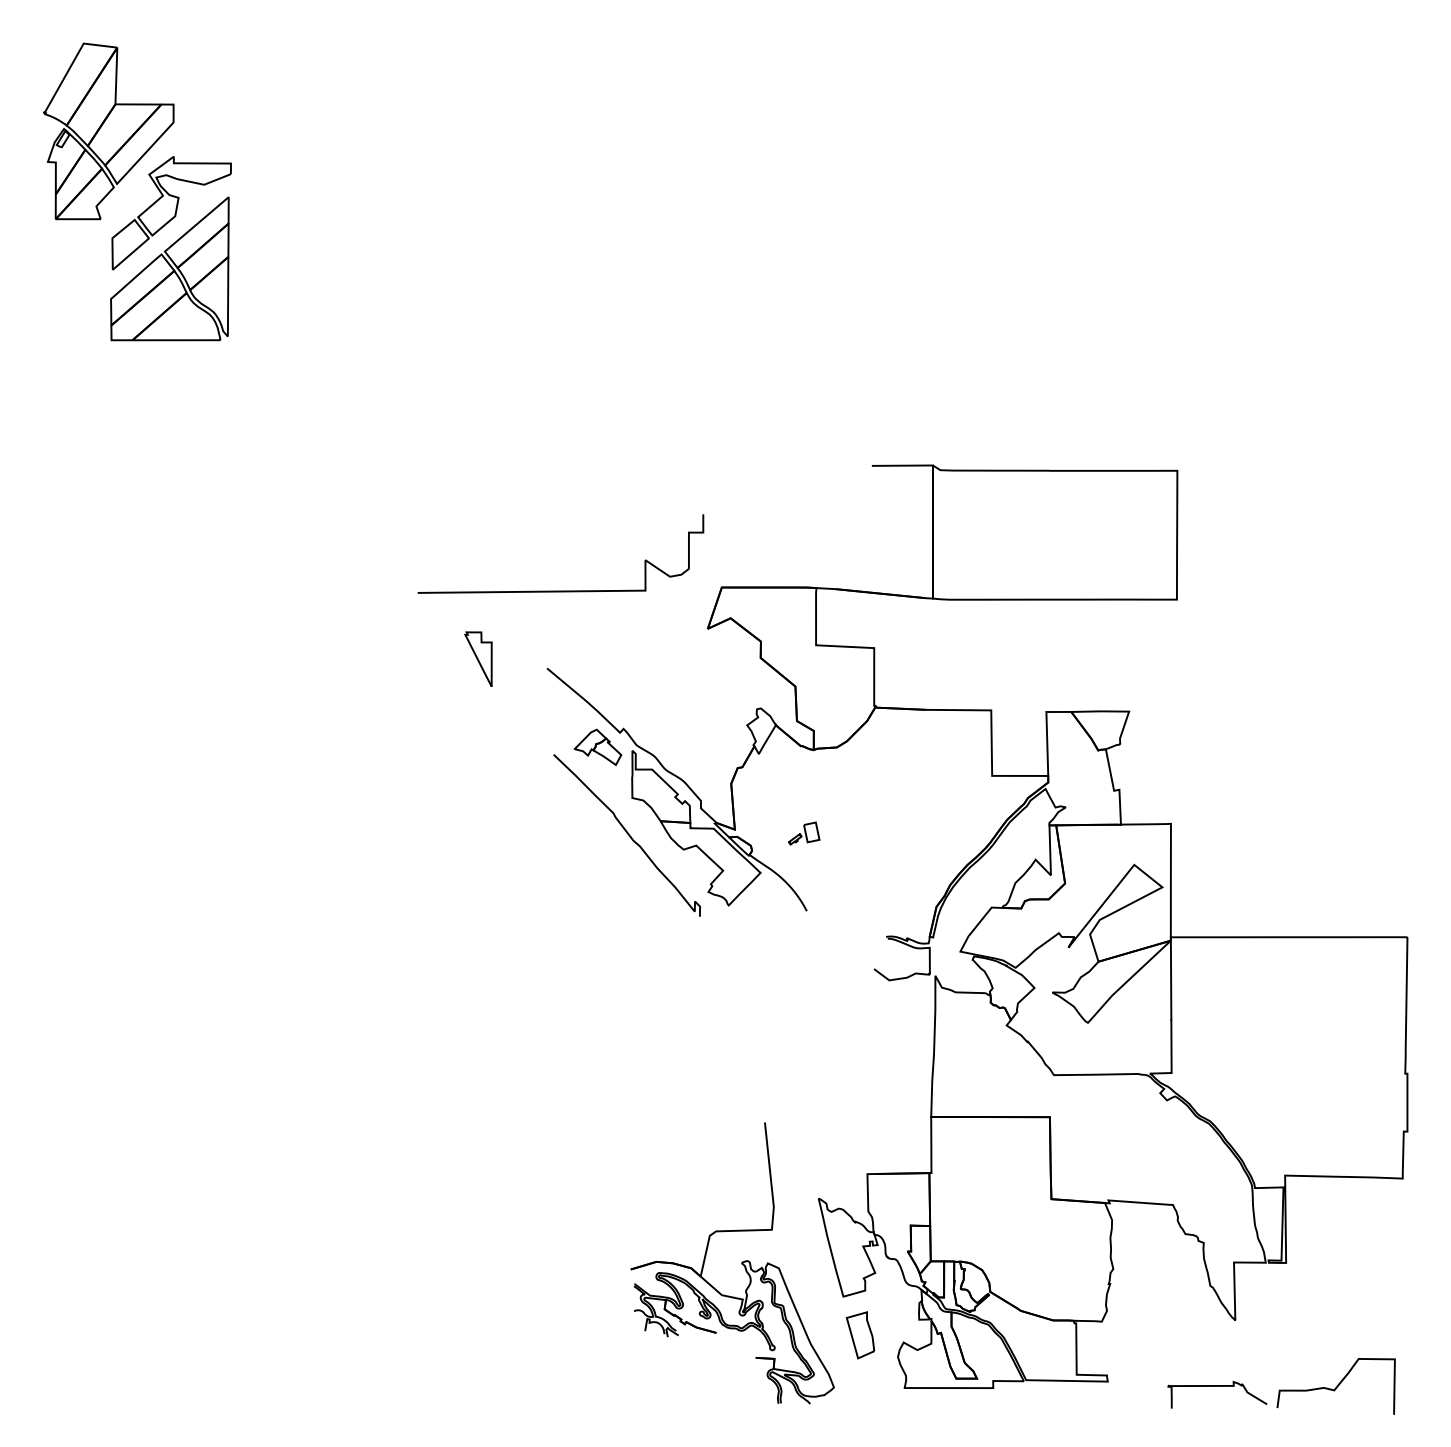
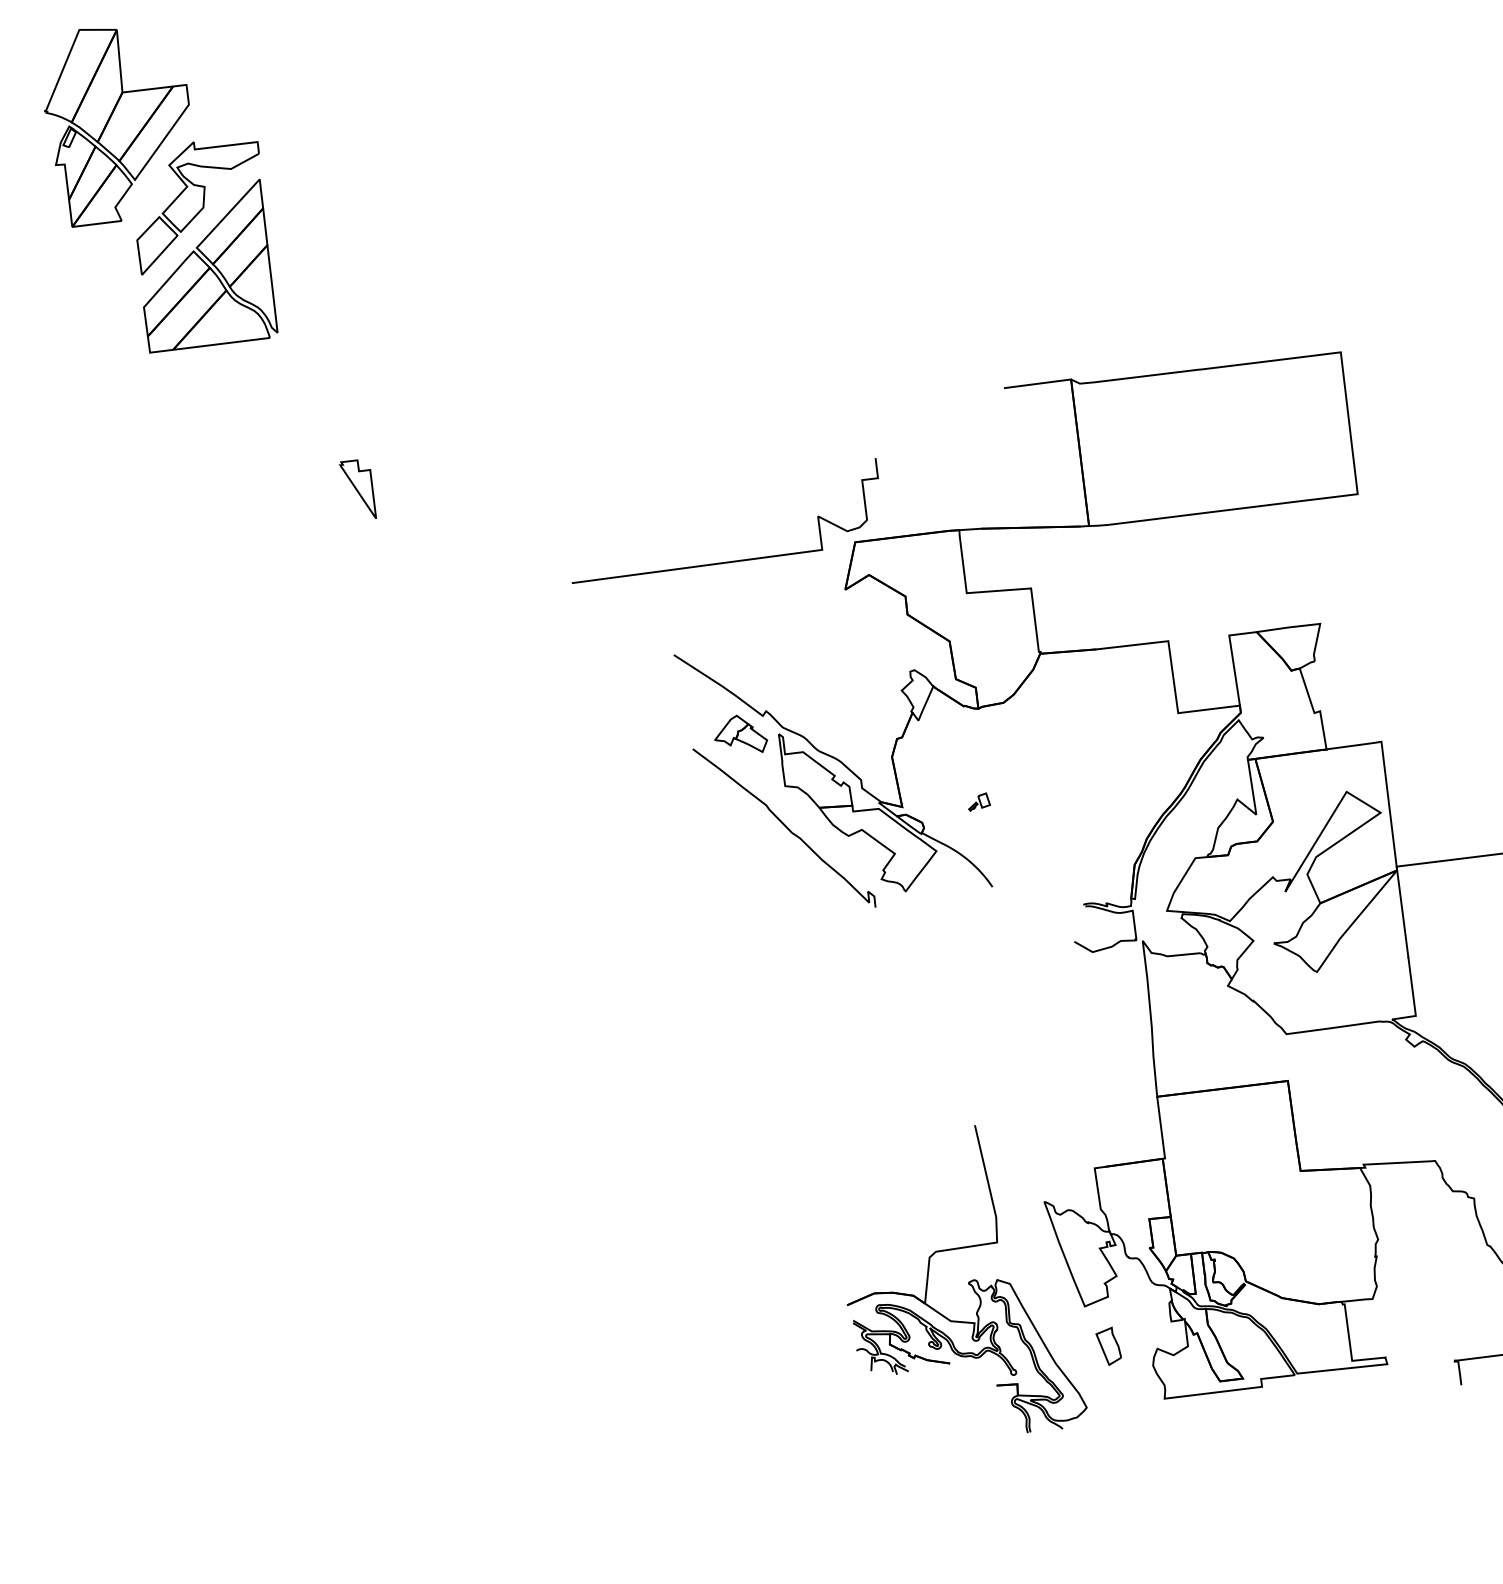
curve: (560, 590) -> (728, 561), moved
part: (478, 658) -> (357, 489), moved
part: (803, 833) -> (978, 802), size x0.62
part: (860, 1334) -> (1108, 1345), size x0.71

